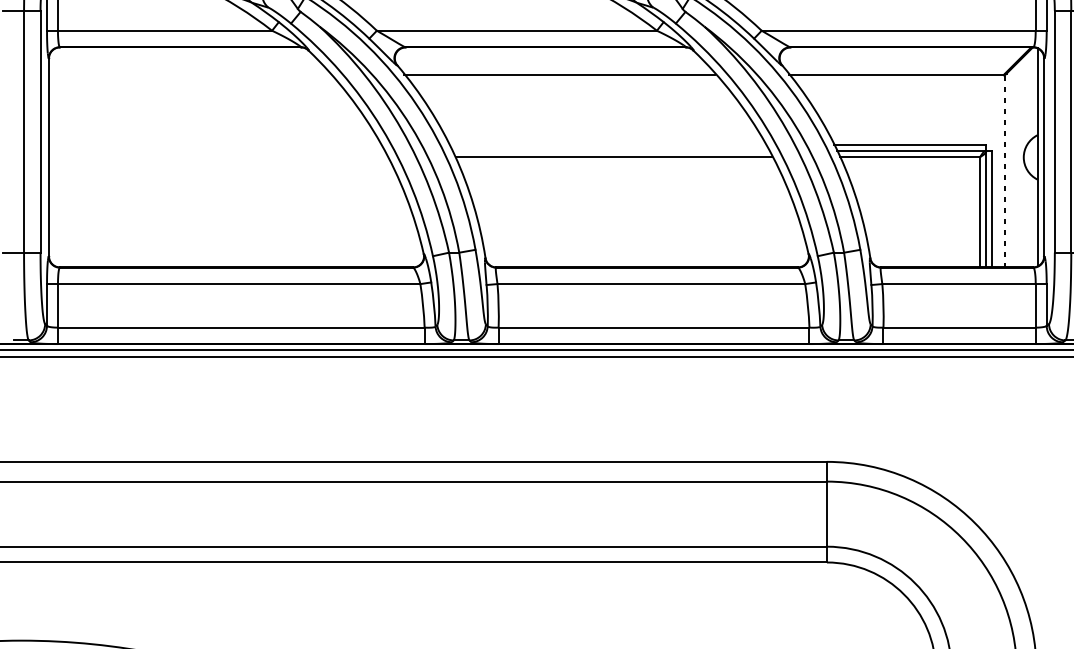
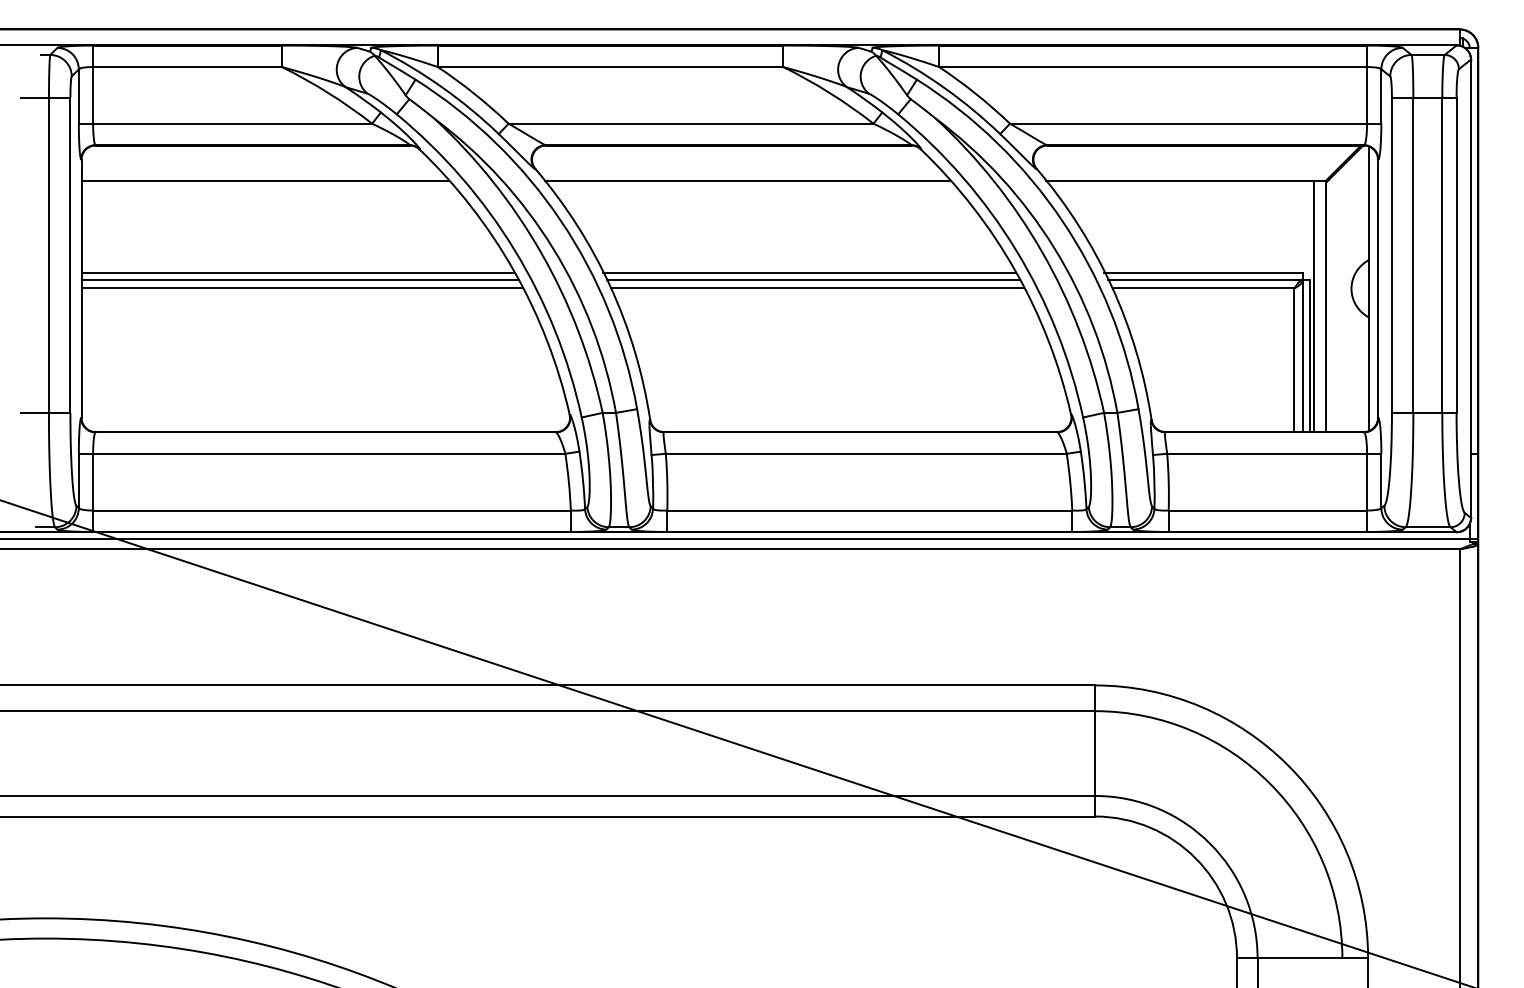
line: (189, 75) -> (264, 181), added
line: (215, 145) -> (298, 273), added
line: (607, 145) -> (809, 273), added
line: (216, 151) -> (299, 280), added
line: (610, 151) -> (812, 280), added
line: (217, 157) -> (301, 288), added
line: (994, 171) -> (1313, 306), added
line: (1004, 171) -> (1326, 307), dashed -> solid

